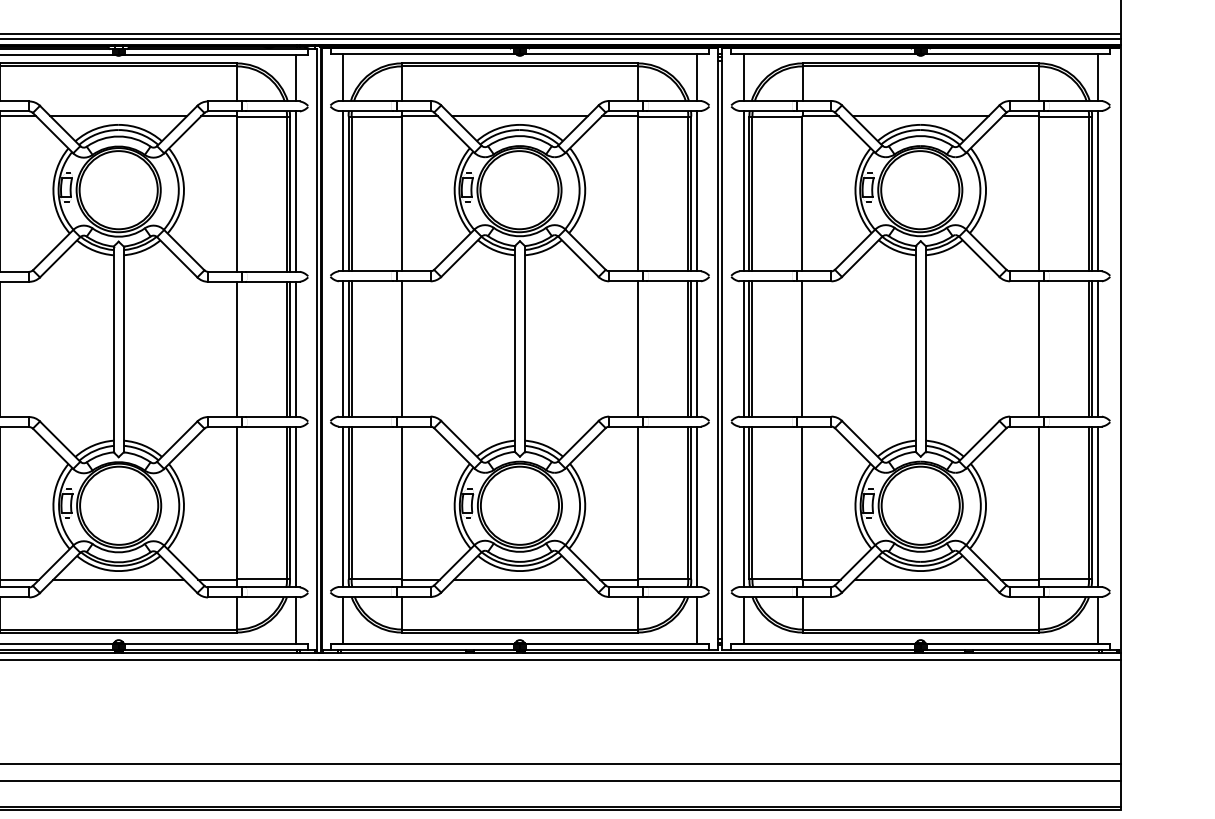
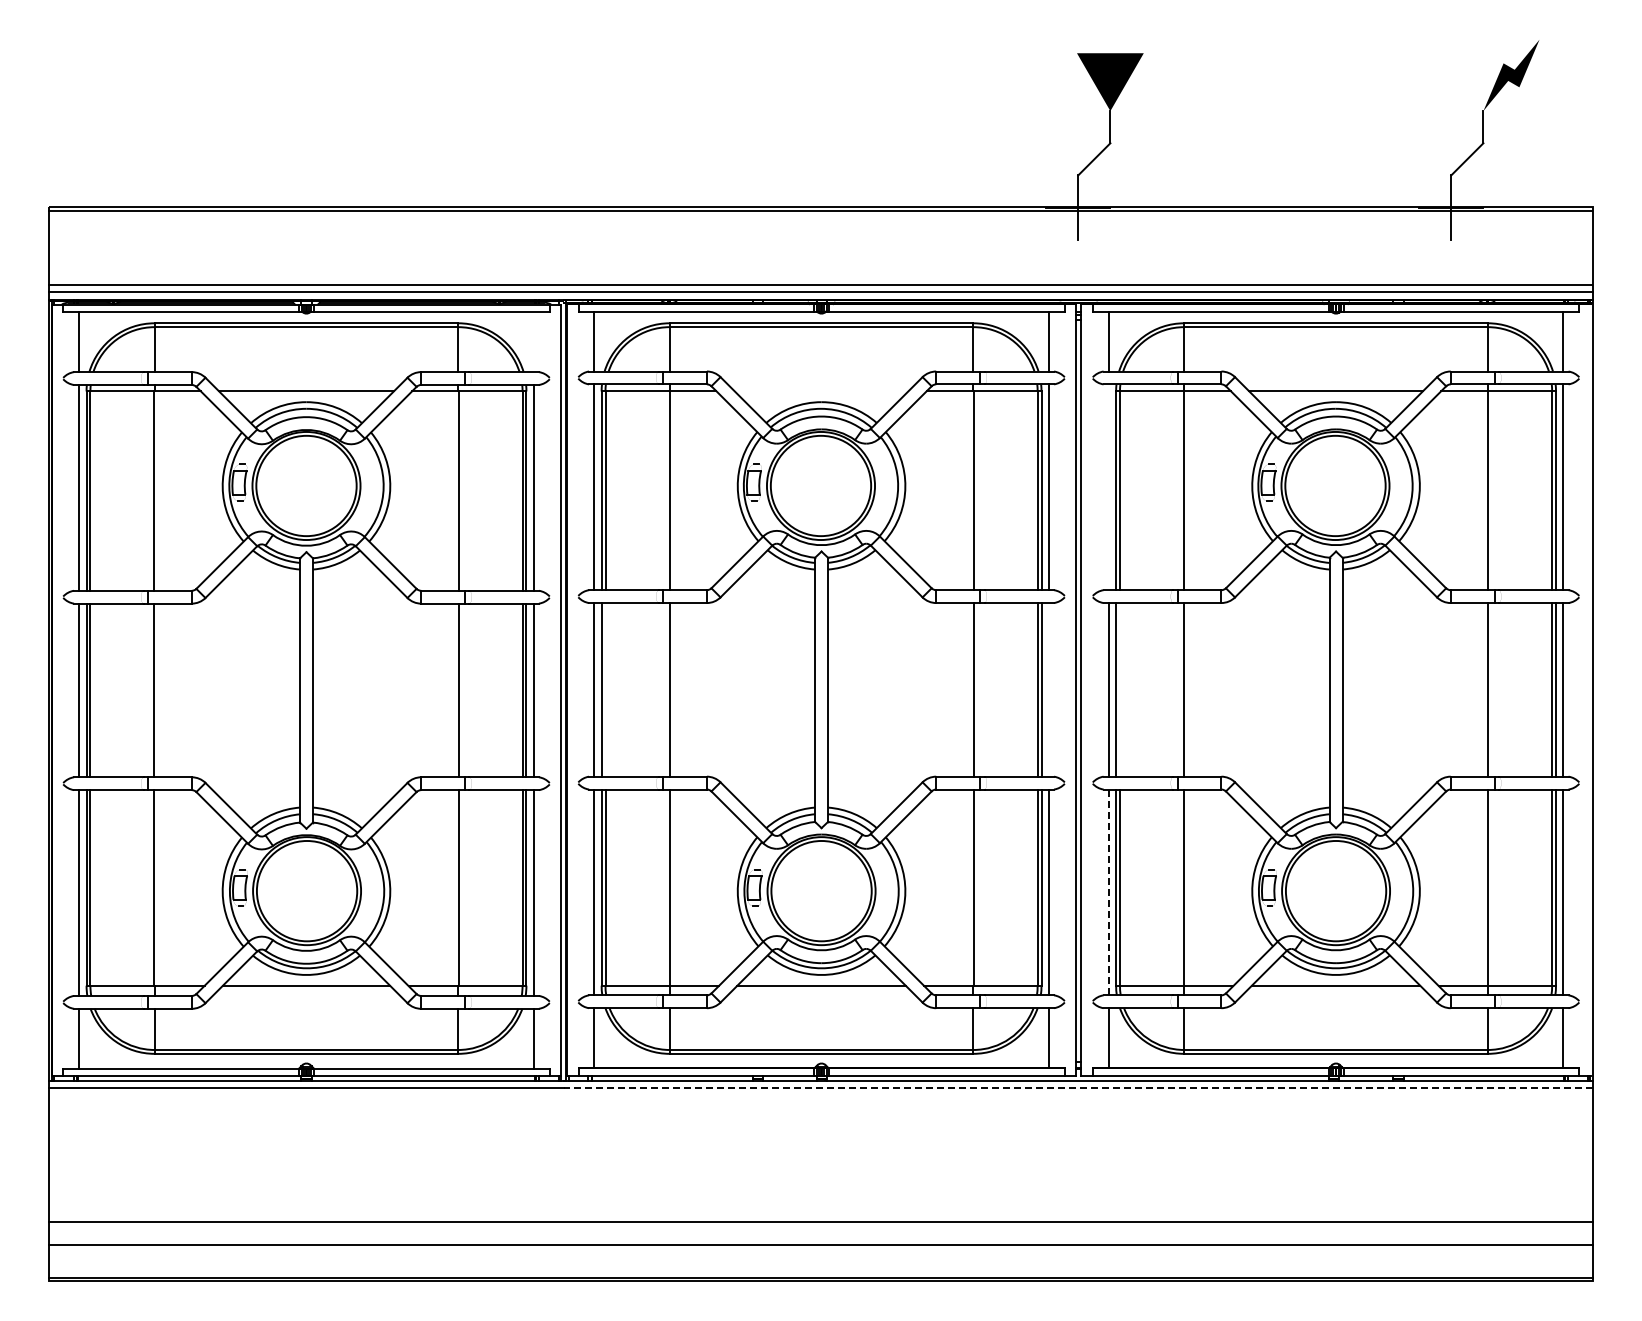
line: (295, 78) -> (533, 342), removed
line: (519, 116) -> (821, 391), removed
line: (743, 191) -> (1108, 487), removed
line: (351, 348) -> (605, 689), removed
line: (696, 348) -> (1048, 689), removed
line: (752, 348) -> (1119, 689), removed
line: (743, 506) -> (1108, 892), solid -> dashed
line: (719, 659) -> (1077, 1088), solid -> dashed

